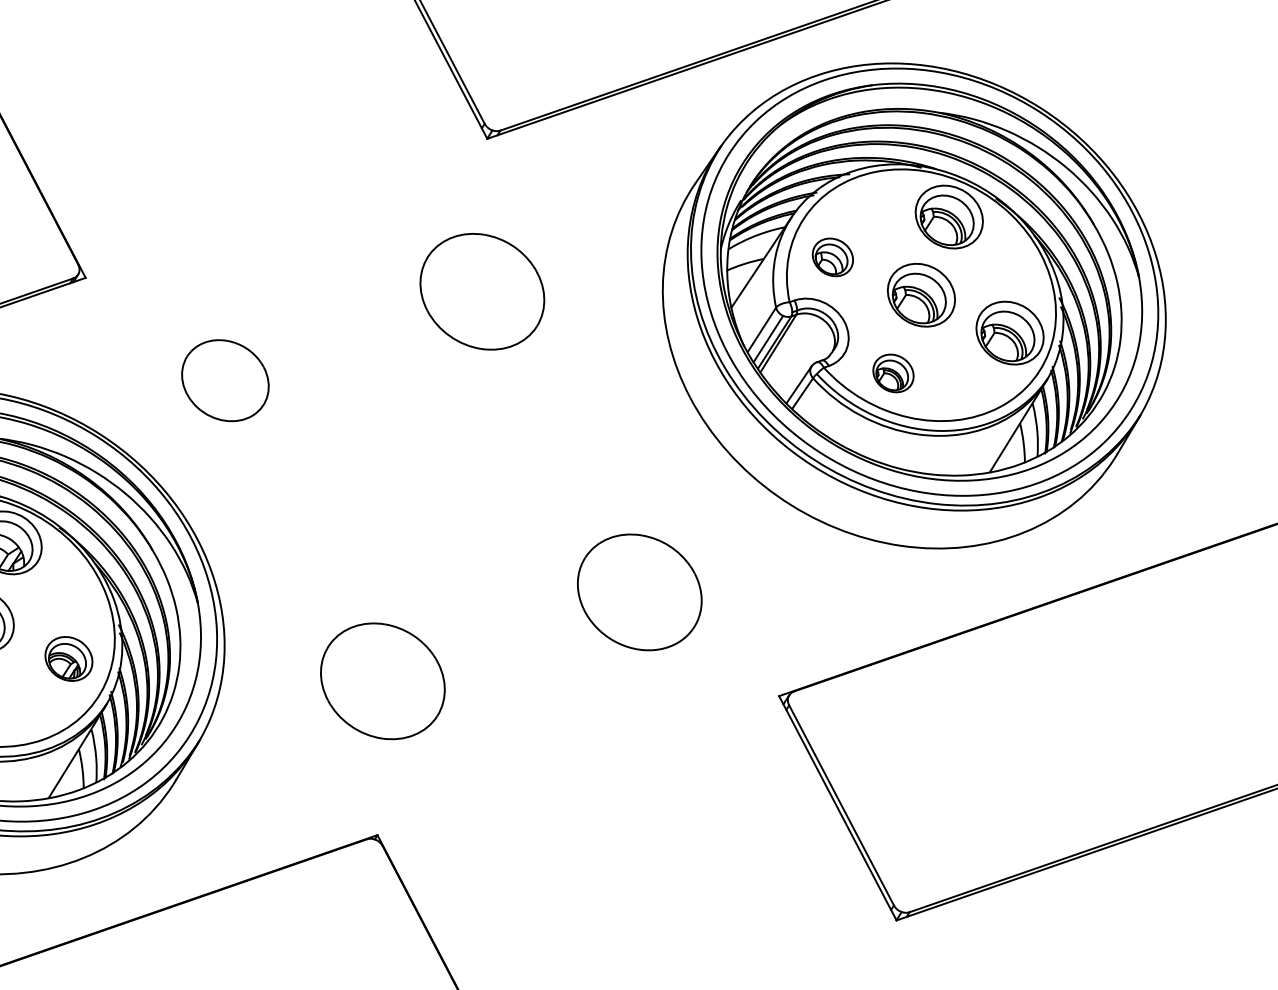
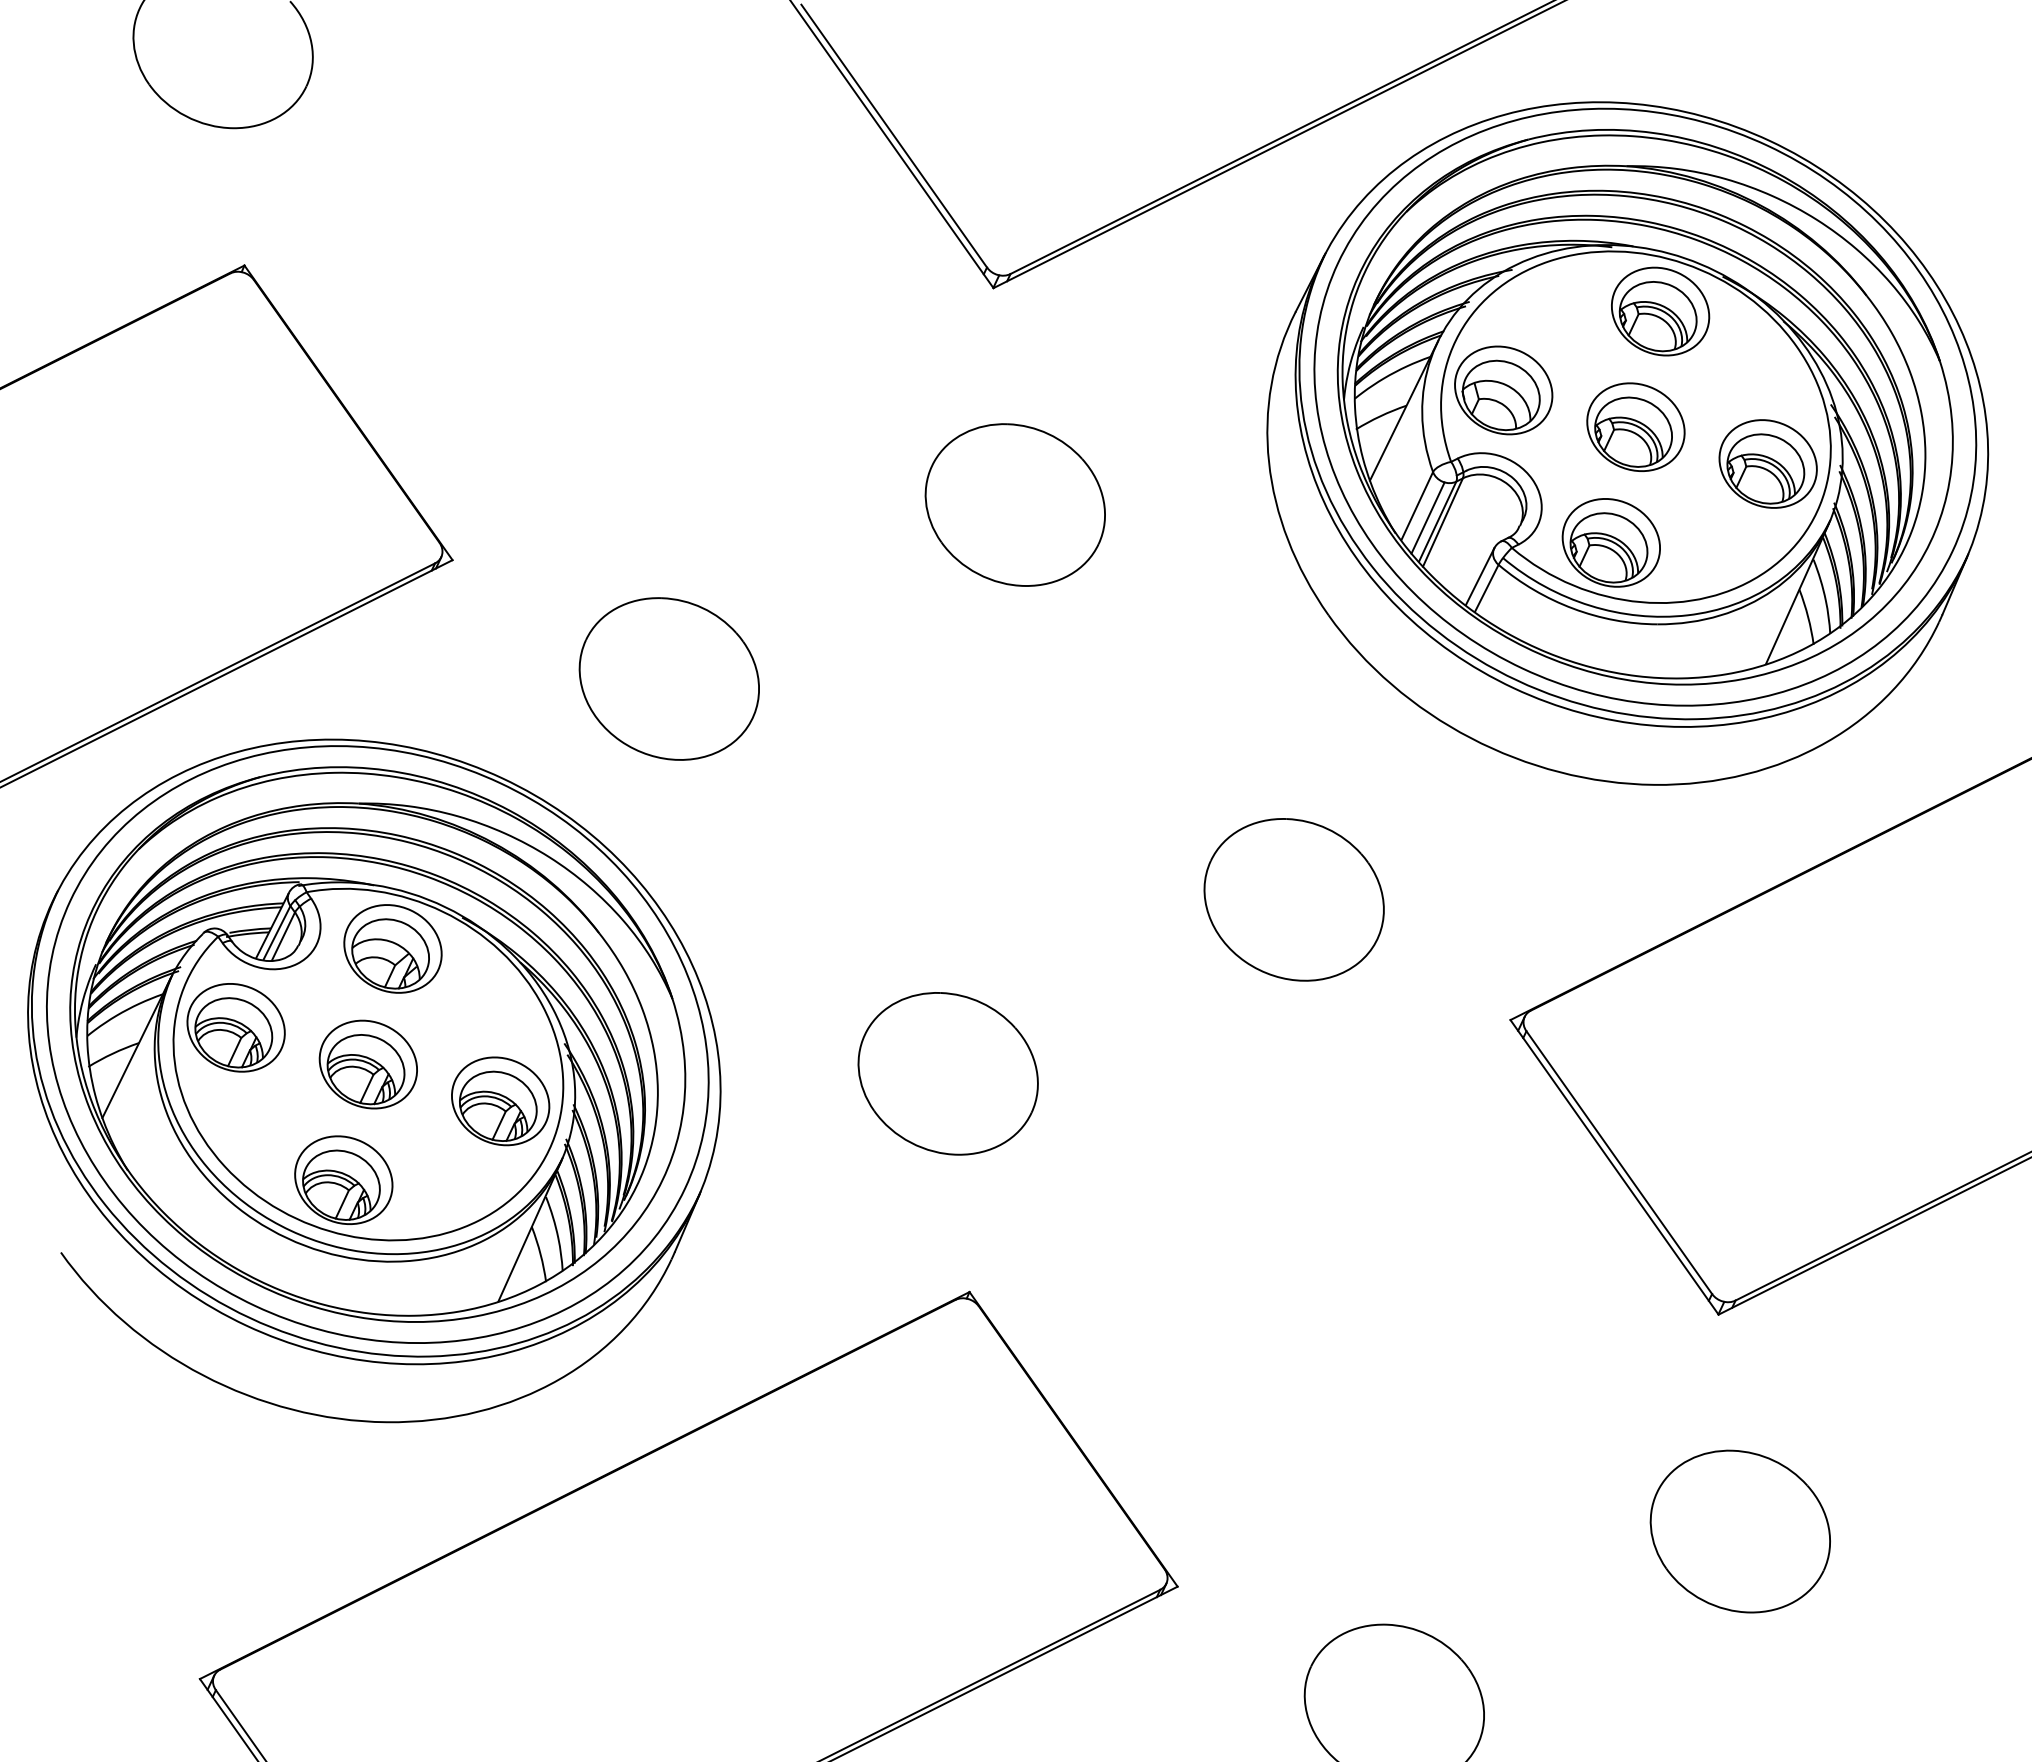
part: (832, 257) -> (1503, 390), size x1.67
part: (893, 373) -> (1610, 542), size x1.67
part: (224, 380) -> (668, 678), size x1.43
part: (68, 659) -> (500, 1101), size x1.43

